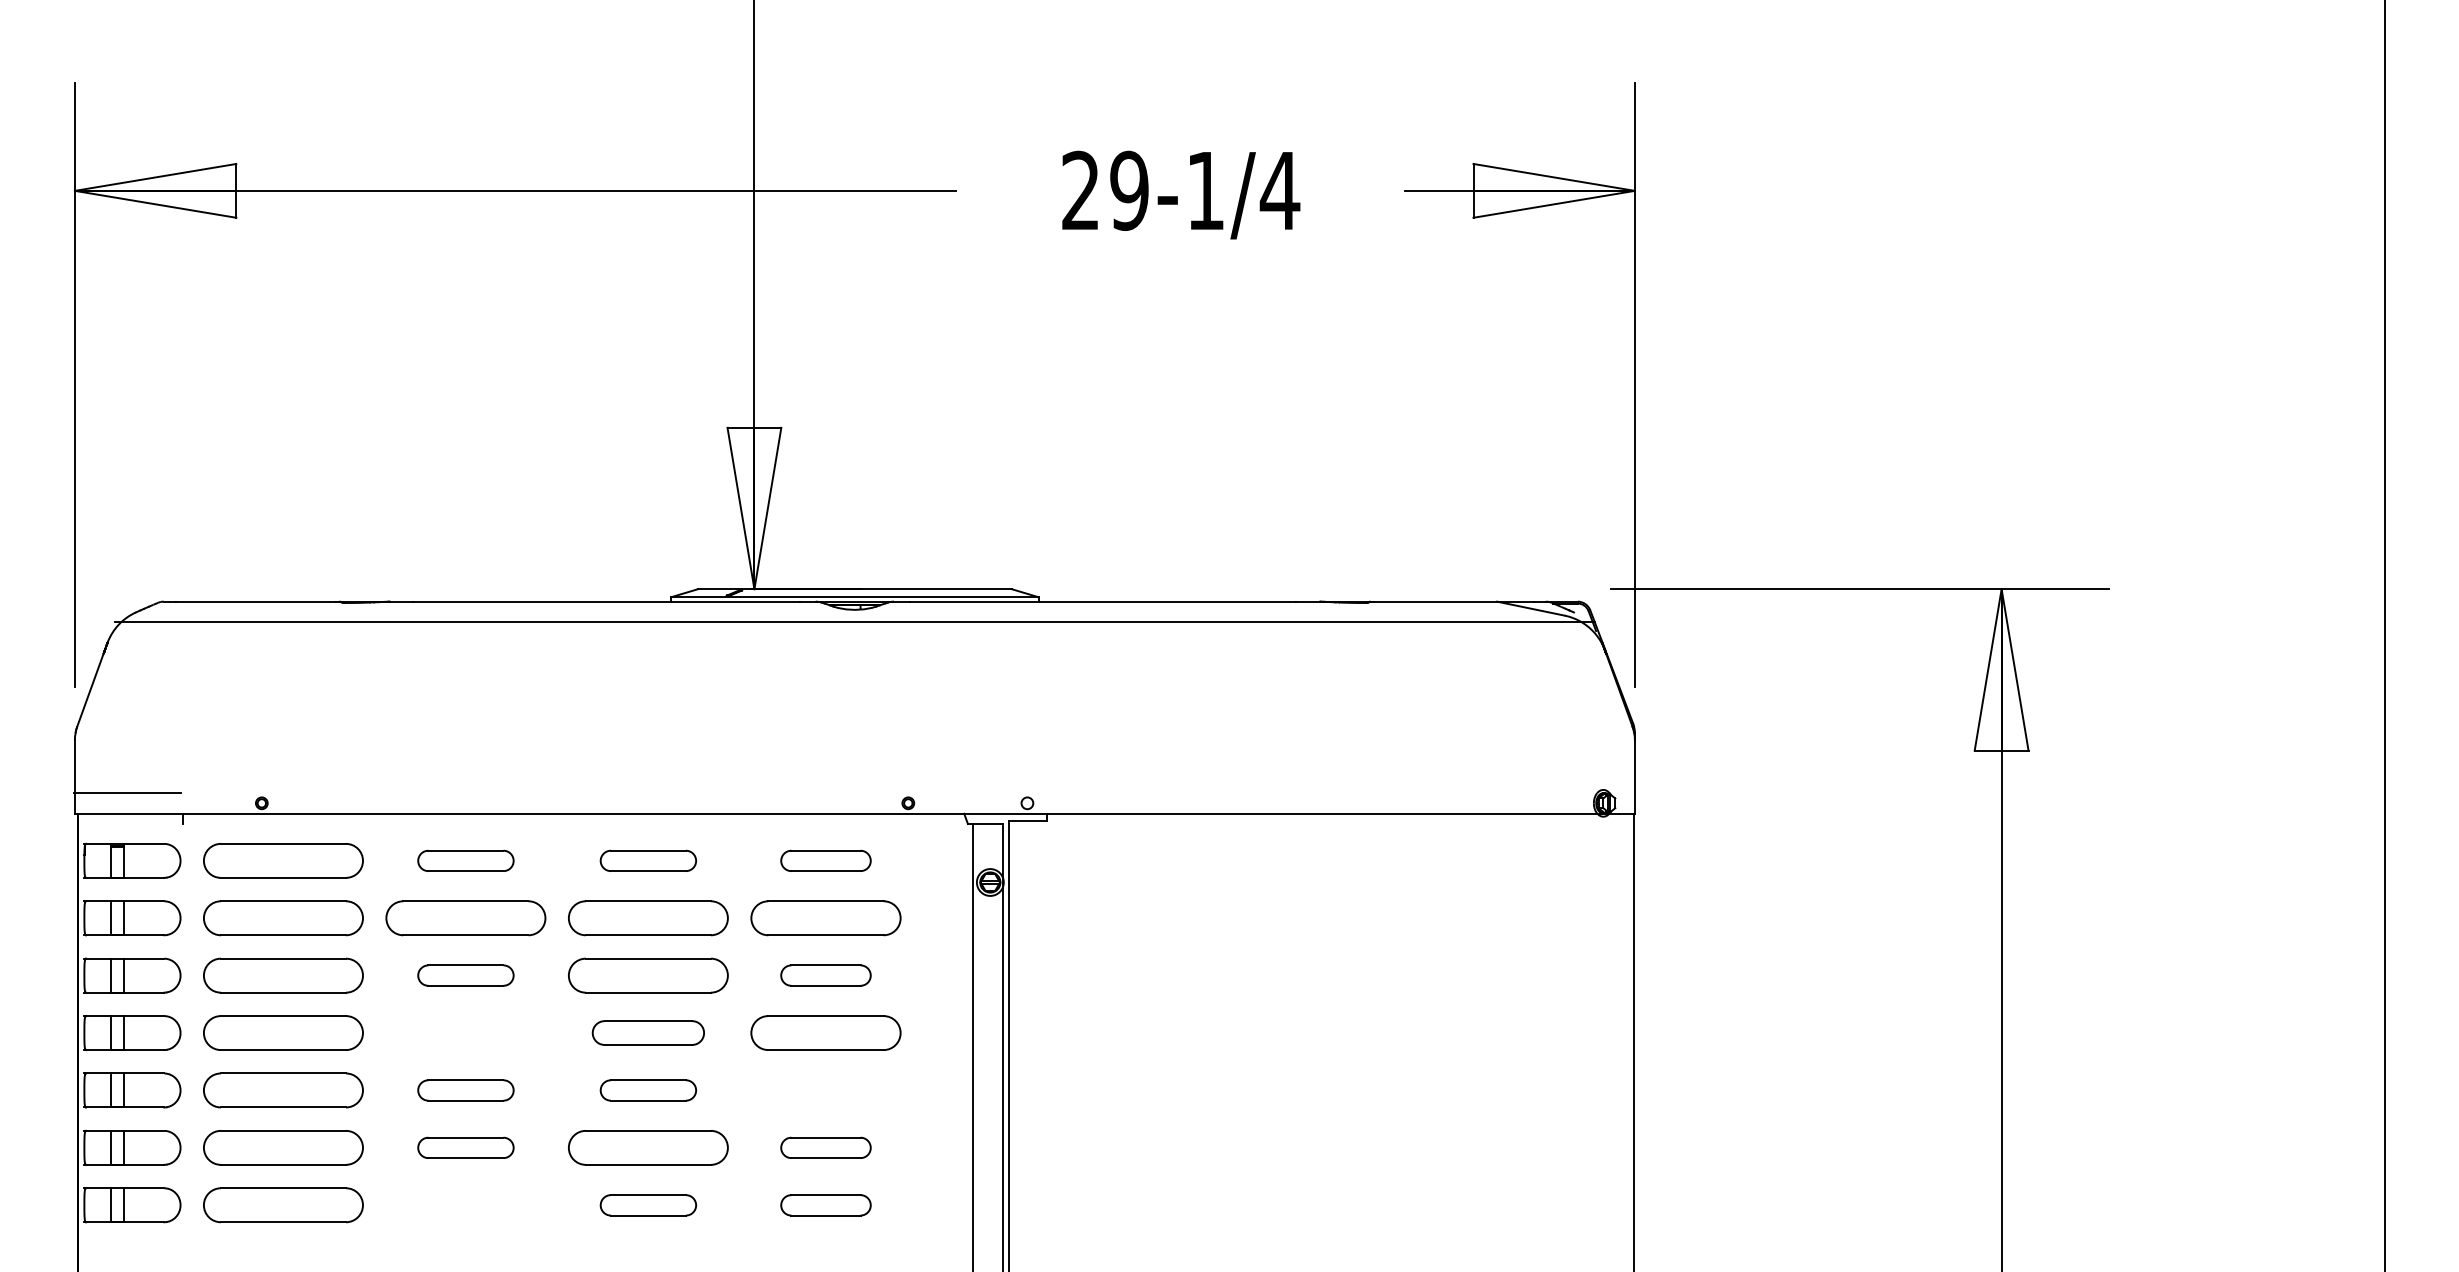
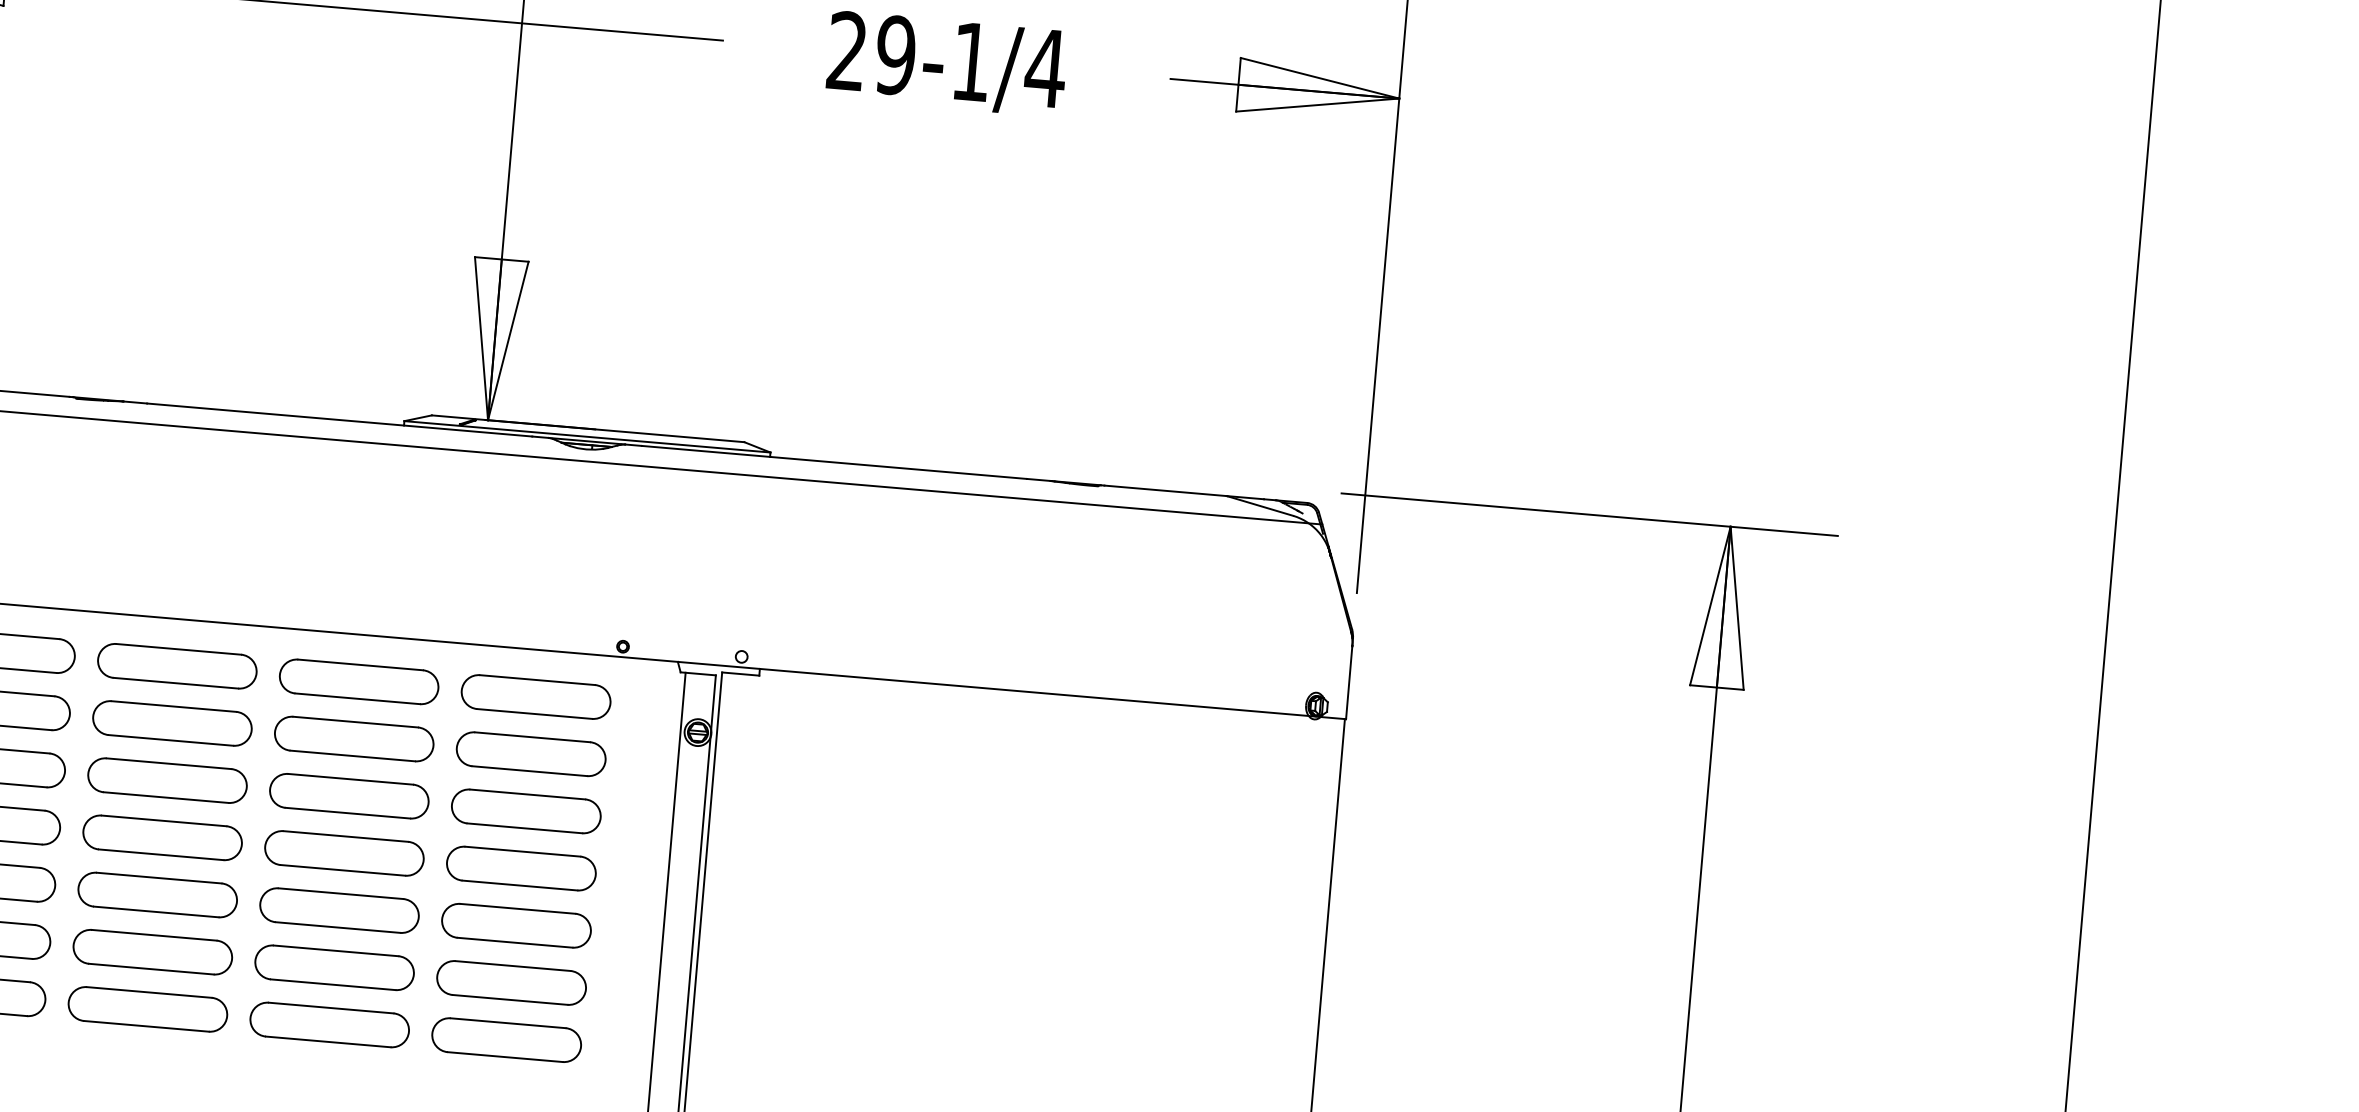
part: (465, 860) -> (176, 665), size x1.67
part: (648, 860) -> (359, 681), size x1.67
part: (825, 860) -> (535, 696), size x1.67
part: (465, 975) -> (167, 780), size x1.67
part: (825, 975) -> (525, 811), size x1.67
part: (465, 1032) -> (162, 837), added
part: (648, 1032) -> (344, 852), size x1.43
part: (465, 1090) -> (157, 895), size x1.67
part: (648, 1090) -> (339, 910), size x1.67
part: (825, 1090) -> (516, 925), added
part: (465, 1147) -> (152, 951), size x1.67
part: (825, 1147) -> (511, 982), size x1.67
part: (465, 1205) -> (147, 1009), added
part: (648, 1205) -> (329, 1025), size x1.67
part: (825, 1205) -> (506, 1040), size x1.67

